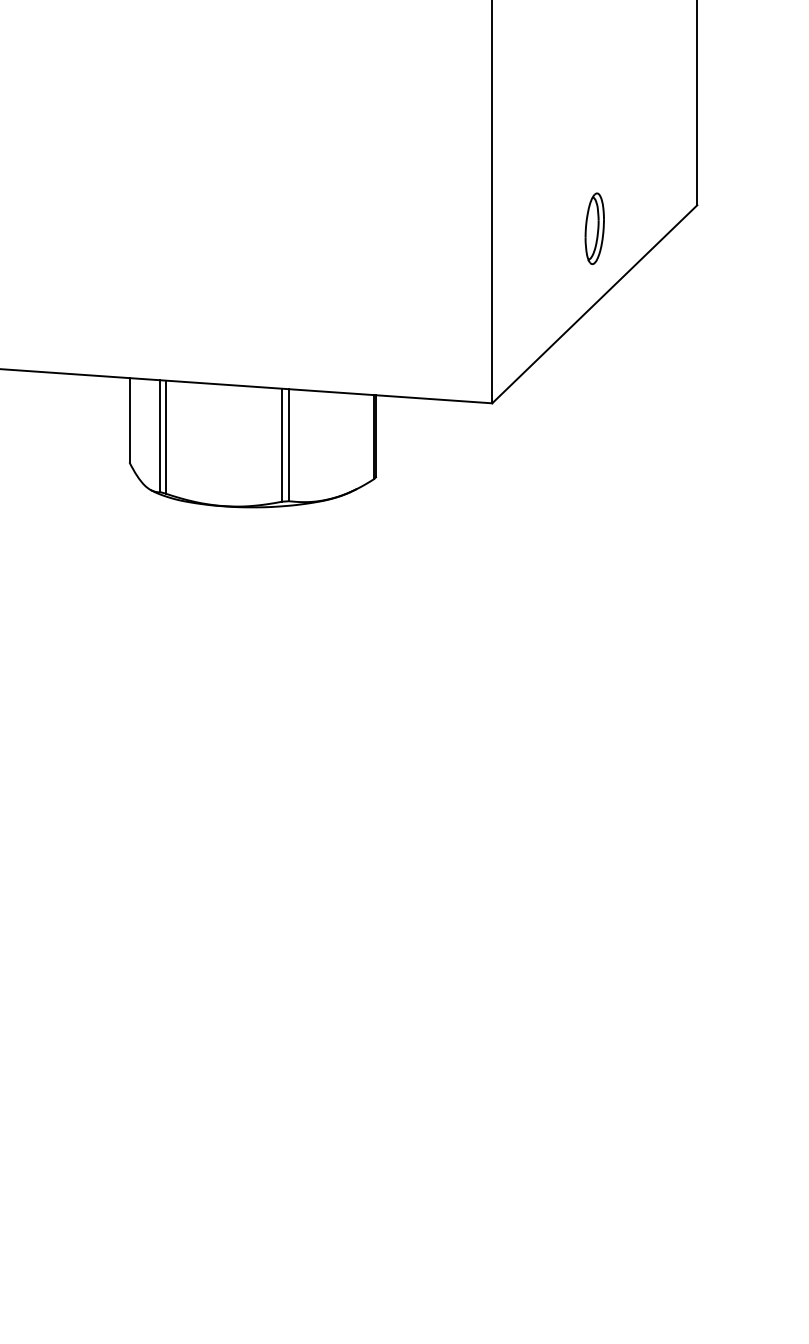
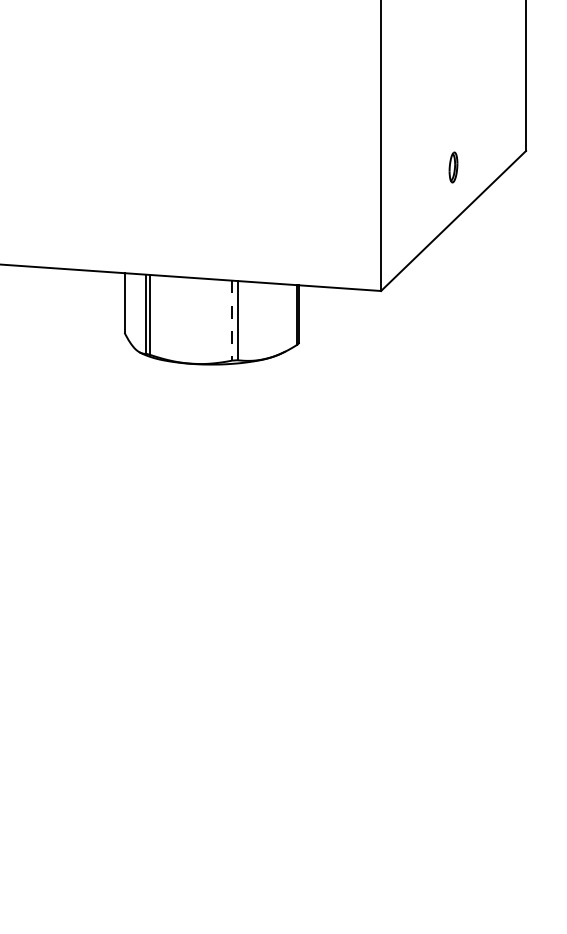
part: (594, 228) -> (453, 167), size x0.6
line: (281, 445) -> (232, 320), solid -> dashed

